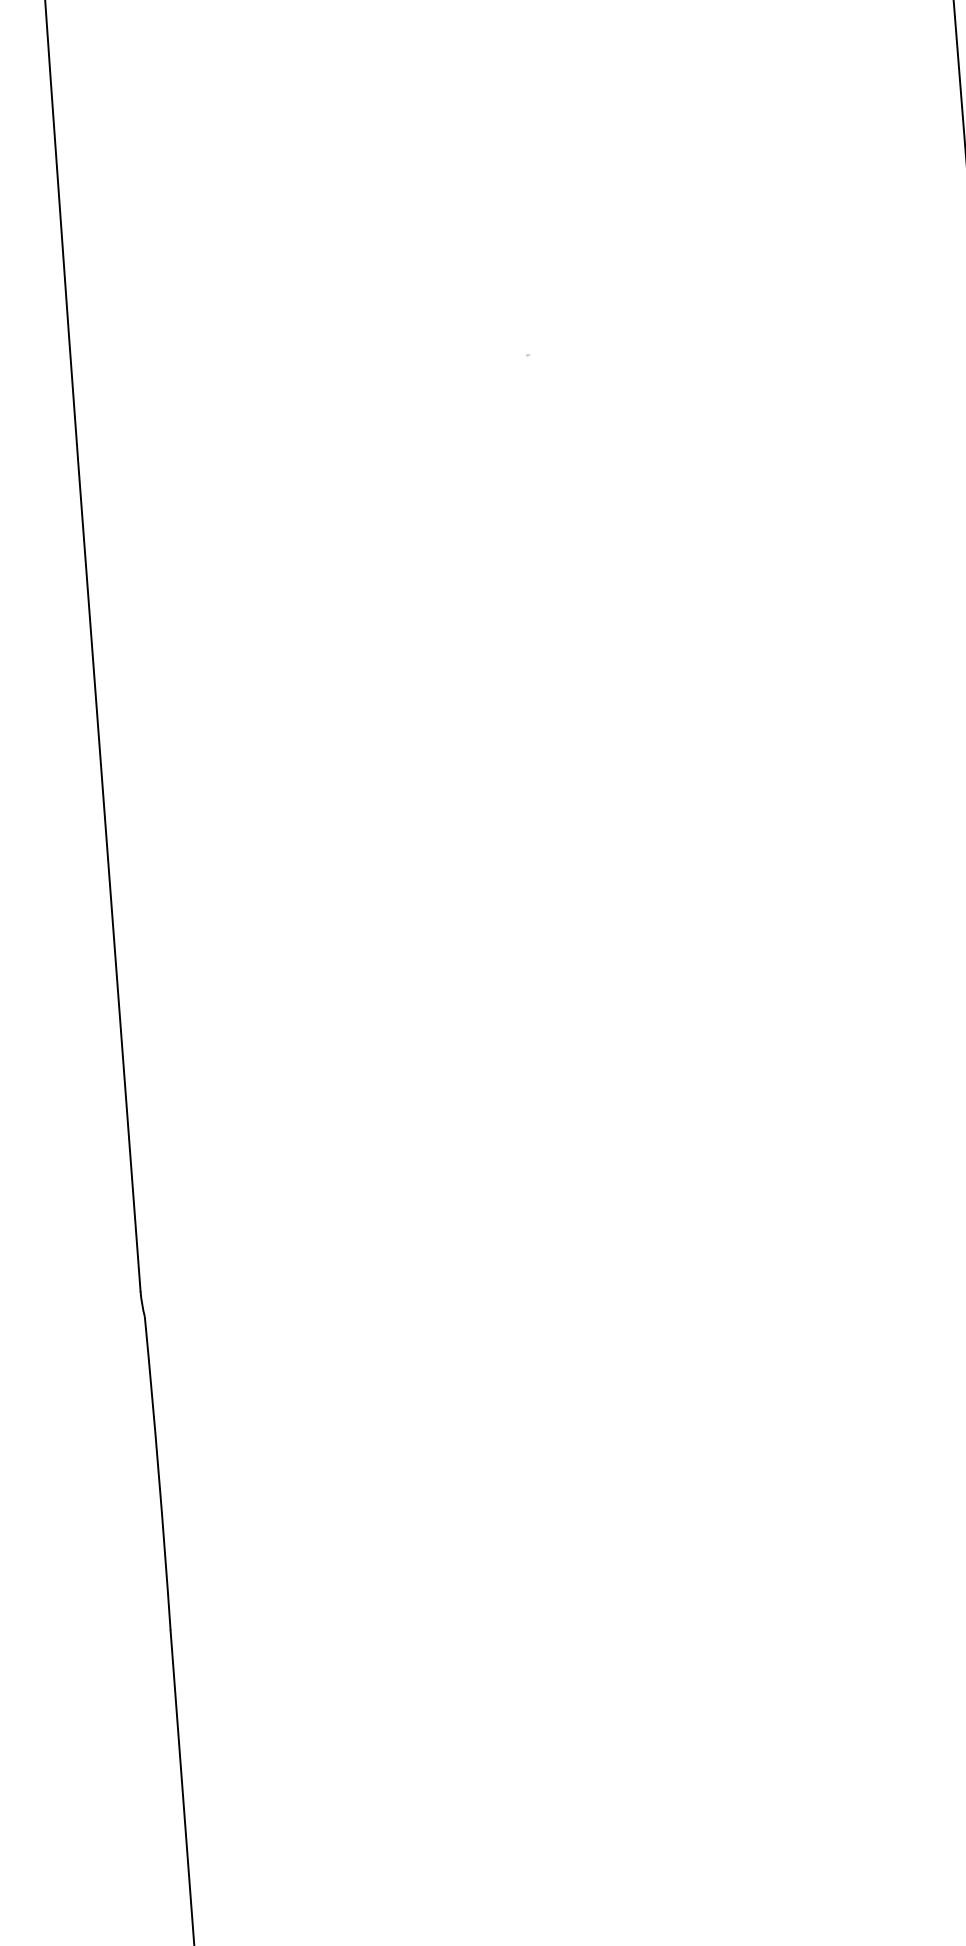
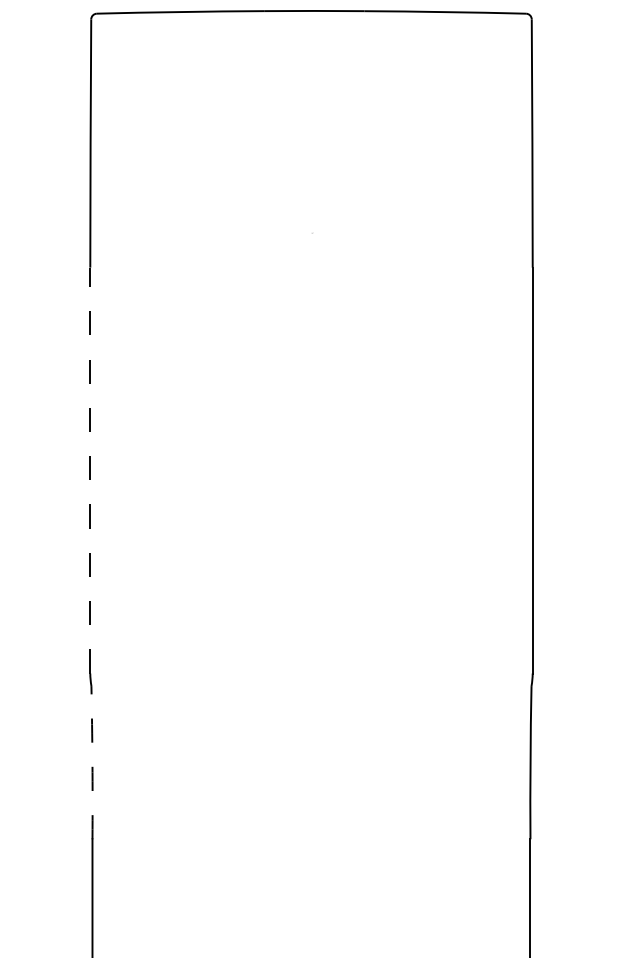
line: (109, 875) -> (90, 470), solid -> dashed
arc: (158, 1473) -> (92, 762), solid -> dashed

